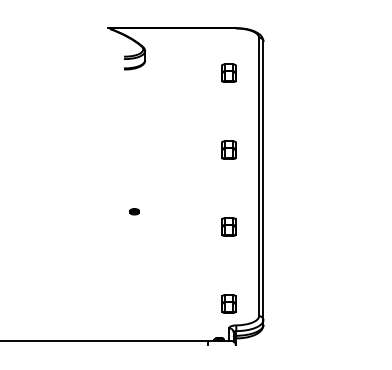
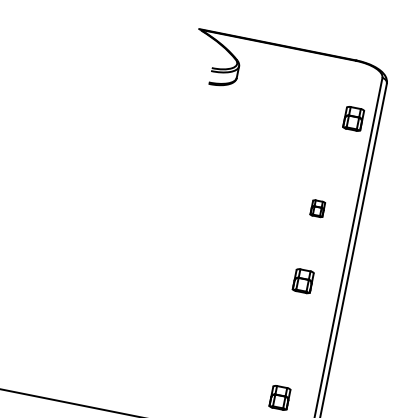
part: (228, 72) -> (353, 117), moved
part: (228, 149) -> (317, 207), size x0.7
part: (134, 211) -> (186, 260), removed
part: (228, 226) -> (302, 280), moved

